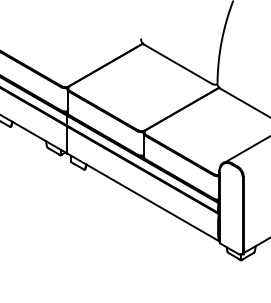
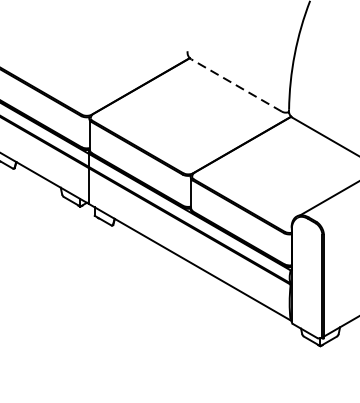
line: (177, 64) -> (235, 85), solid -> dashed

